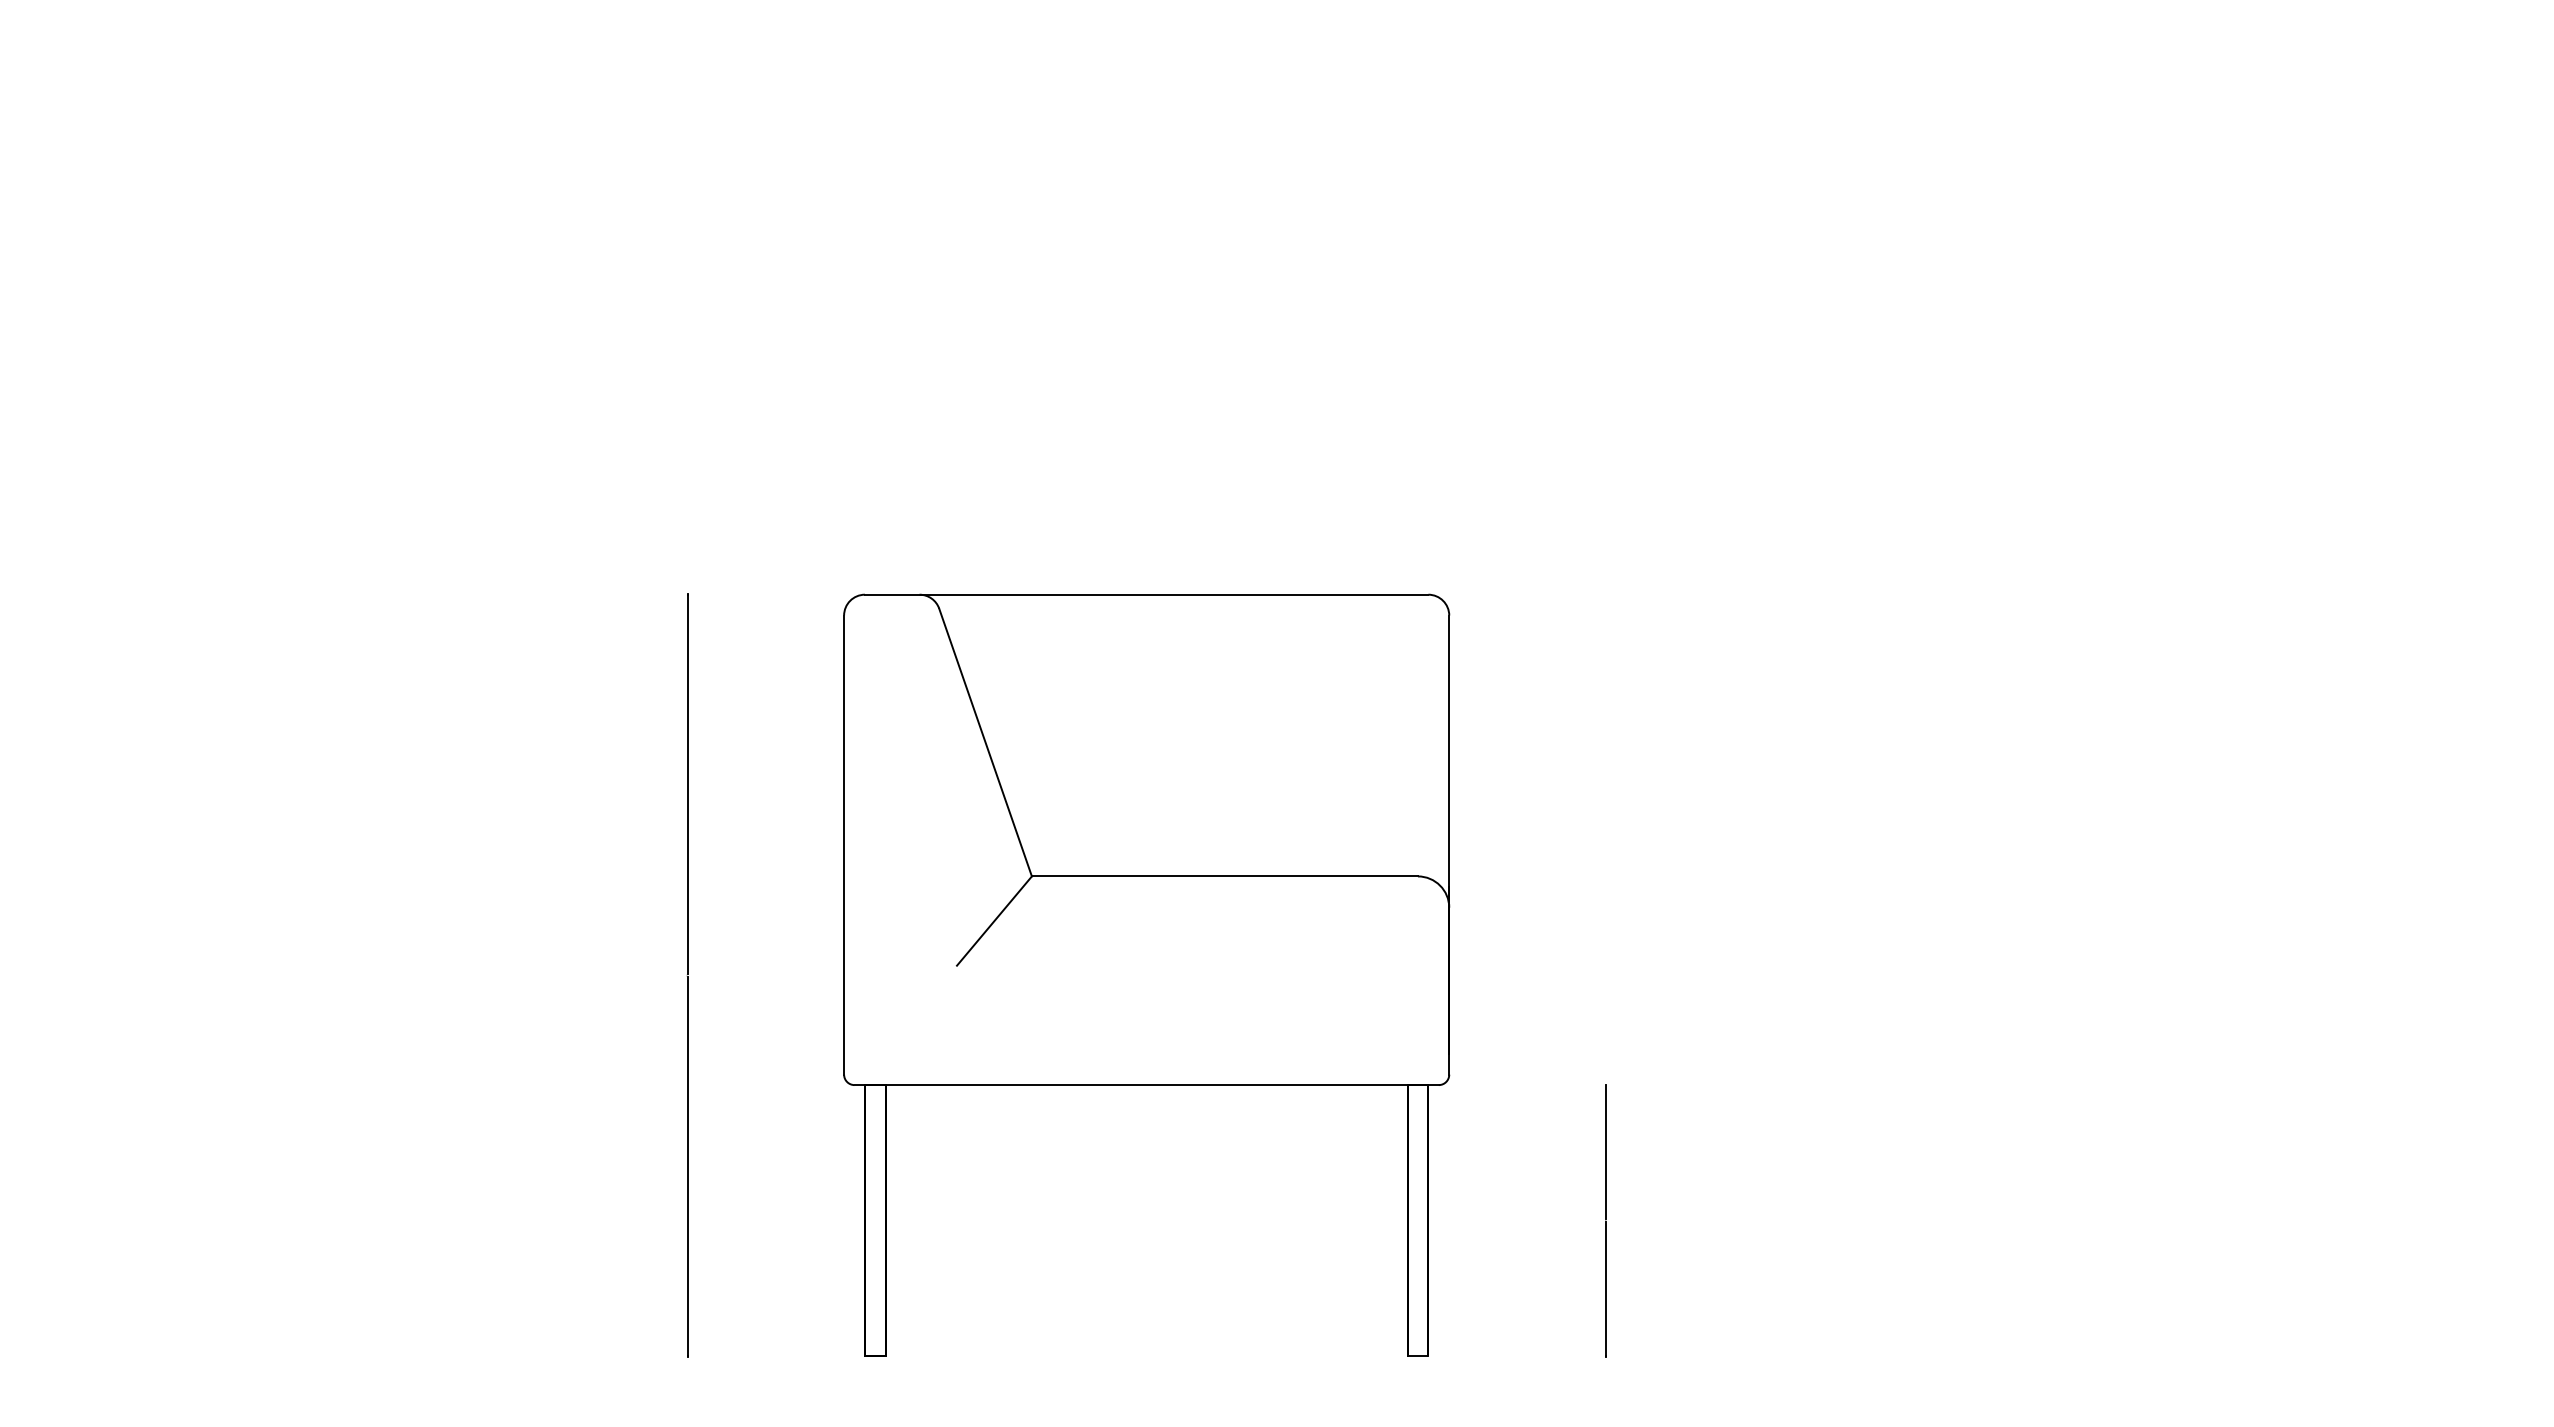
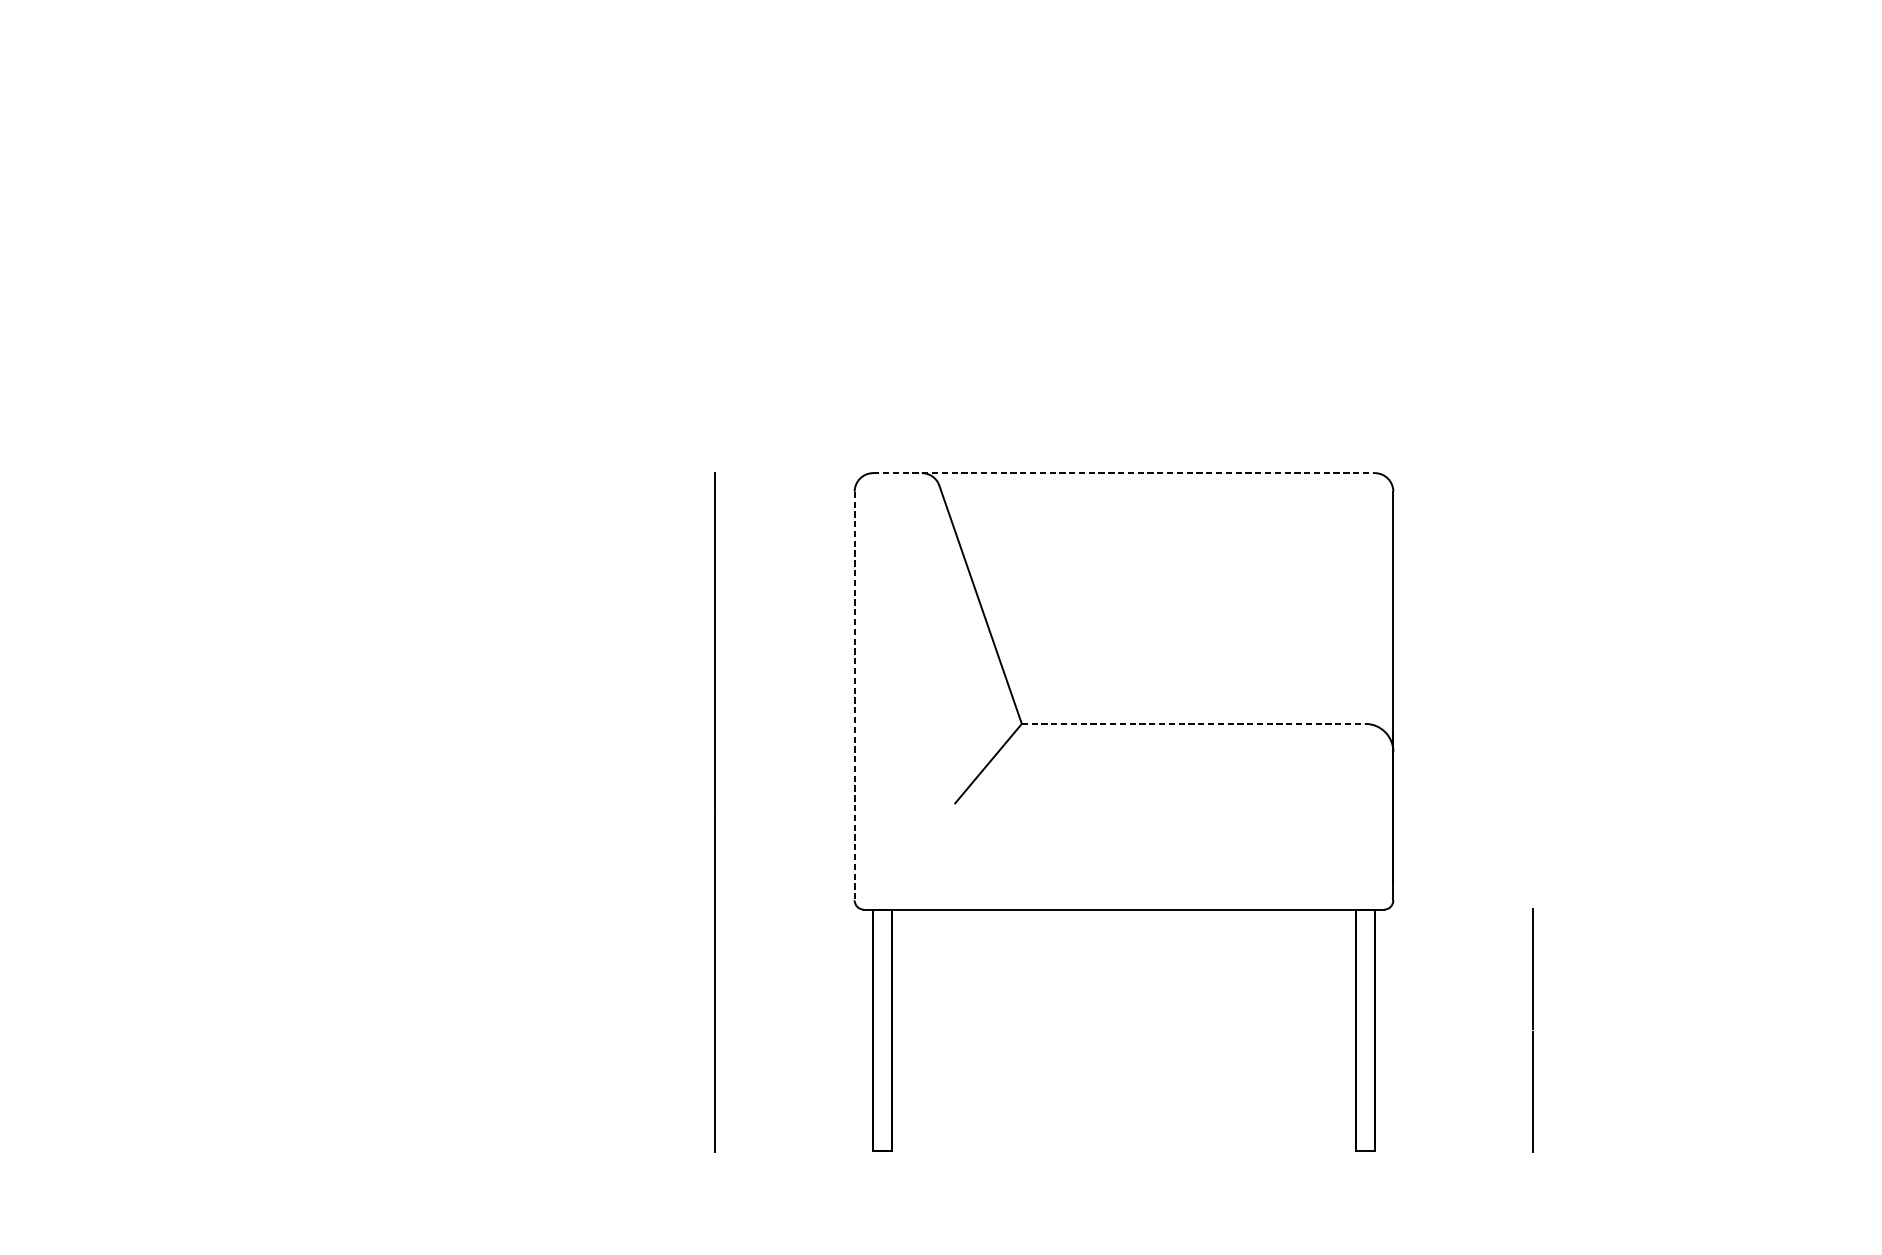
line: (1146, 594) -> (1123, 472), solid -> dashed
line: (844, 845) -> (855, 696), solid -> dashed
line: (1225, 876) -> (1194, 723), solid -> dashed

